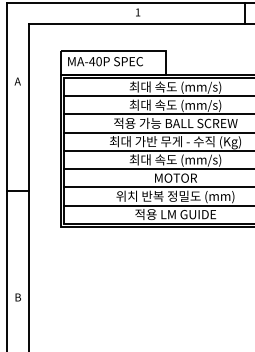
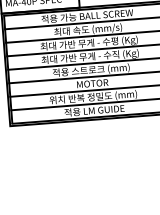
text: (175, 87) -> (87, 16), 최대 속도 (mm/s) -> 적용 가능 BALL SCREW
text: (175, 124) -> (89, 43), 적용 가능 BALL SCREW -> 최대 가반 무게 - 수평 (Kg)
text: (175, 160) -> (91, 70), 최대 속도 (mm/s) -> 적용 스트로크 (mm)

